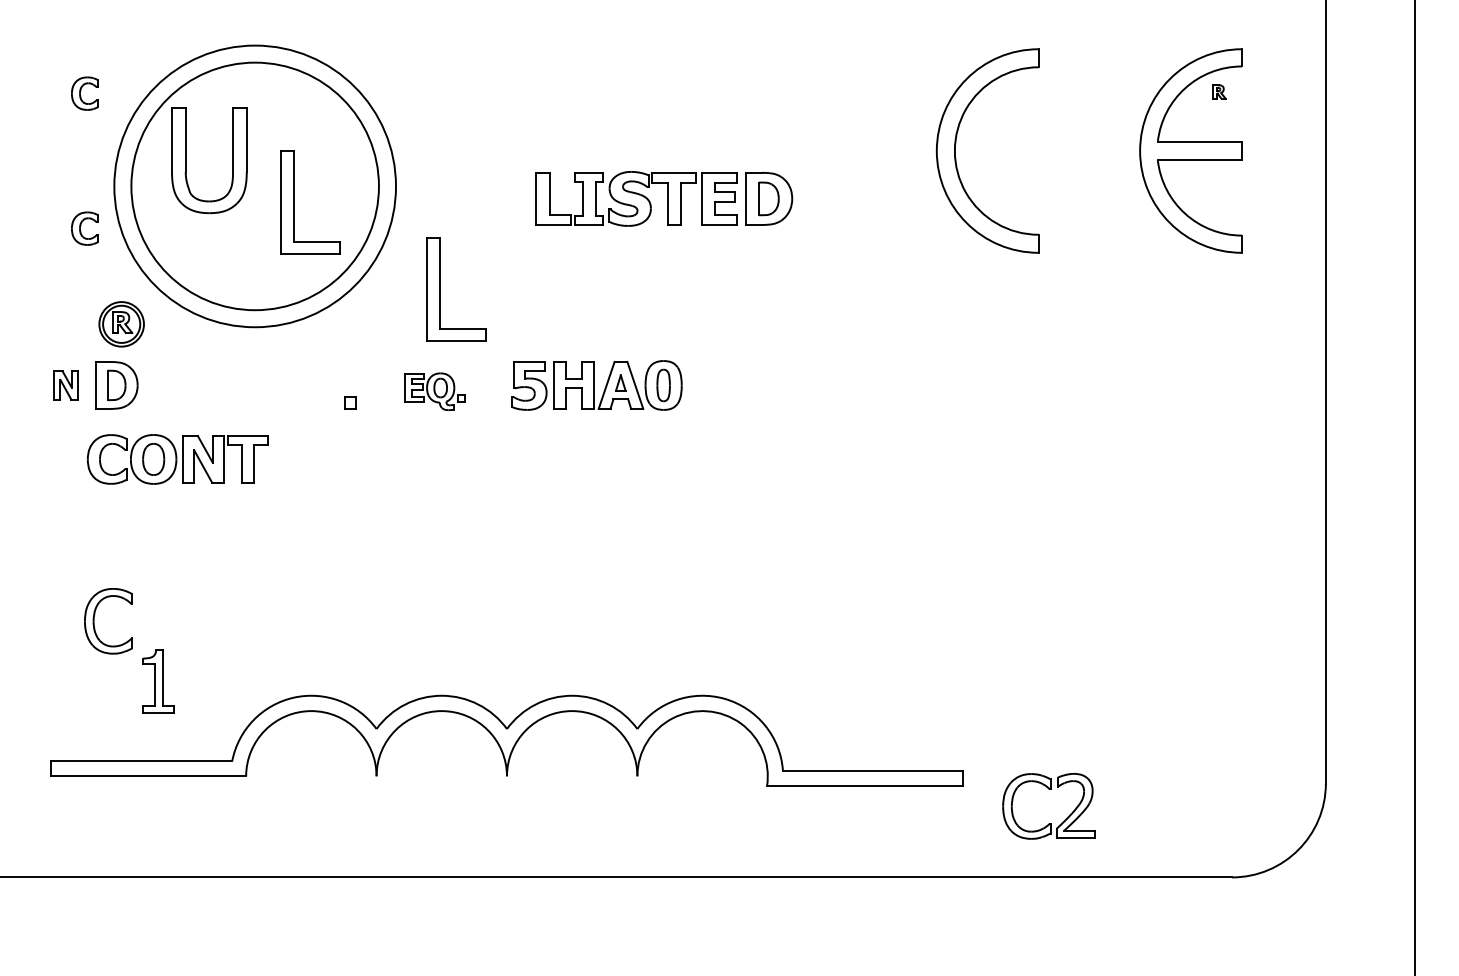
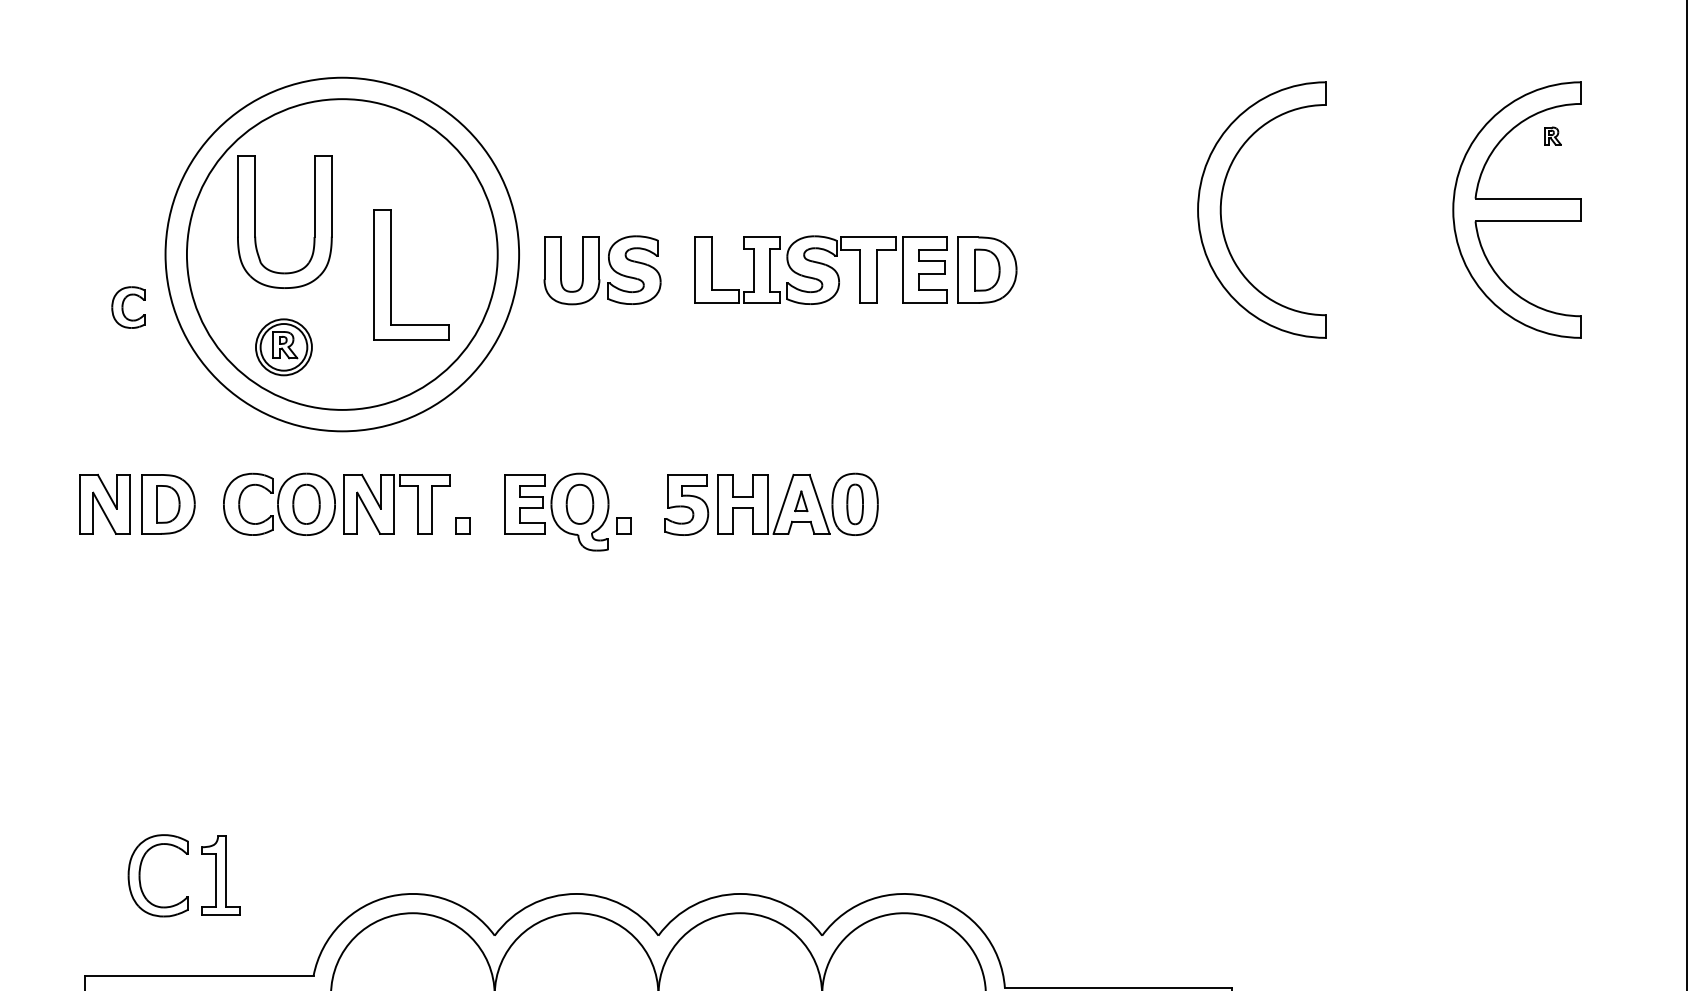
part: (84, 93) -> (128, 137), removed
part: (462, 198) -> (602, 269), added
part: (440, 289) -> (574, 383), removed
part: (121, 324) -> (283, 347), moved
part: (65, 385) -> (104, 504), size x1.67
part: (434, 391) -> (567, 511), size x1.67
part: (177, 459) -> (336, 504), moved
part: (94, 621) -> (140, 876), moved

